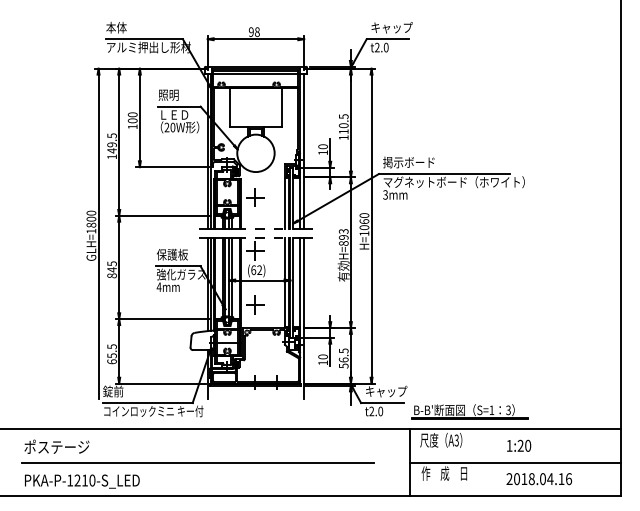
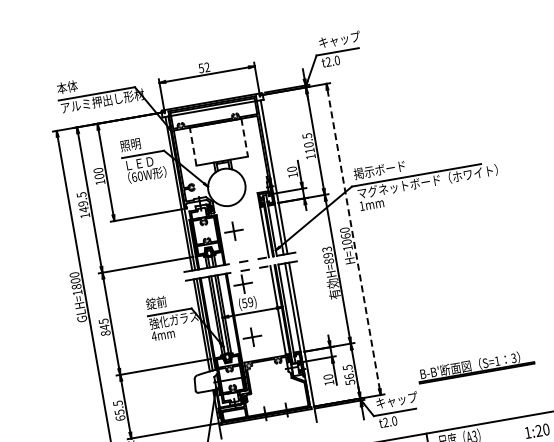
text: (253, 31) -> (203, 67), 98 -> 52
line: (229, 107) -> (192, 146), solid -> dashed
line: (282, 108) -> (245, 138), solid -> dashed
text: (166, 127) -> (133, 177), 20W -> 60W
text: (385, 194) -> (361, 205), 3mm -> 1mm
line: (371, 226) -> (353, 239), solid -> dashed
text: (171, 254) -> (160, 301), 保護板 -> 錠前
text: (256, 270) -> (247, 303), (62) -> (59)
part: (469, 411) -> (475, 366), moved

